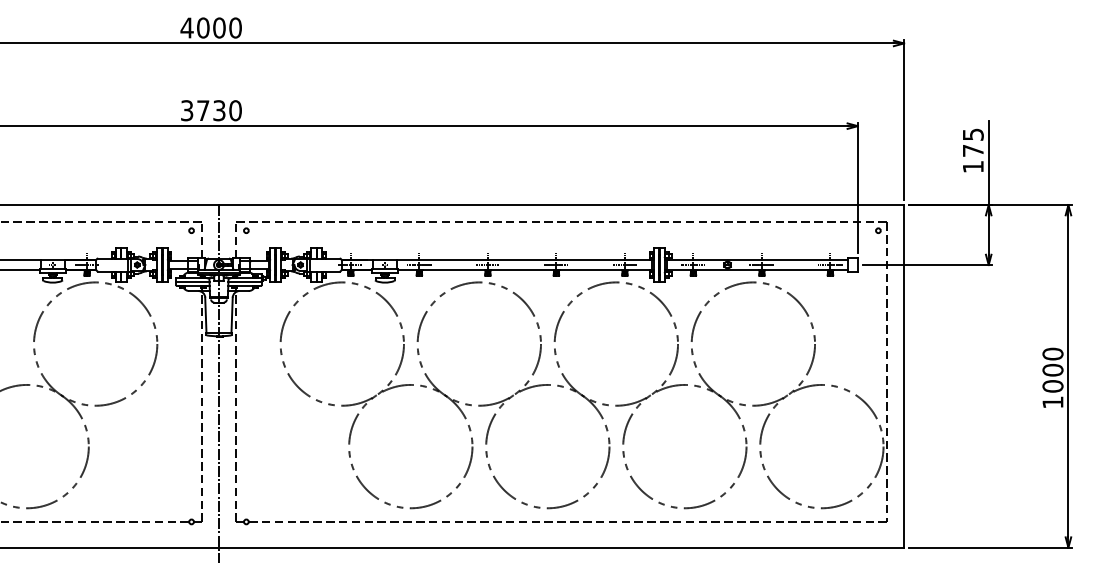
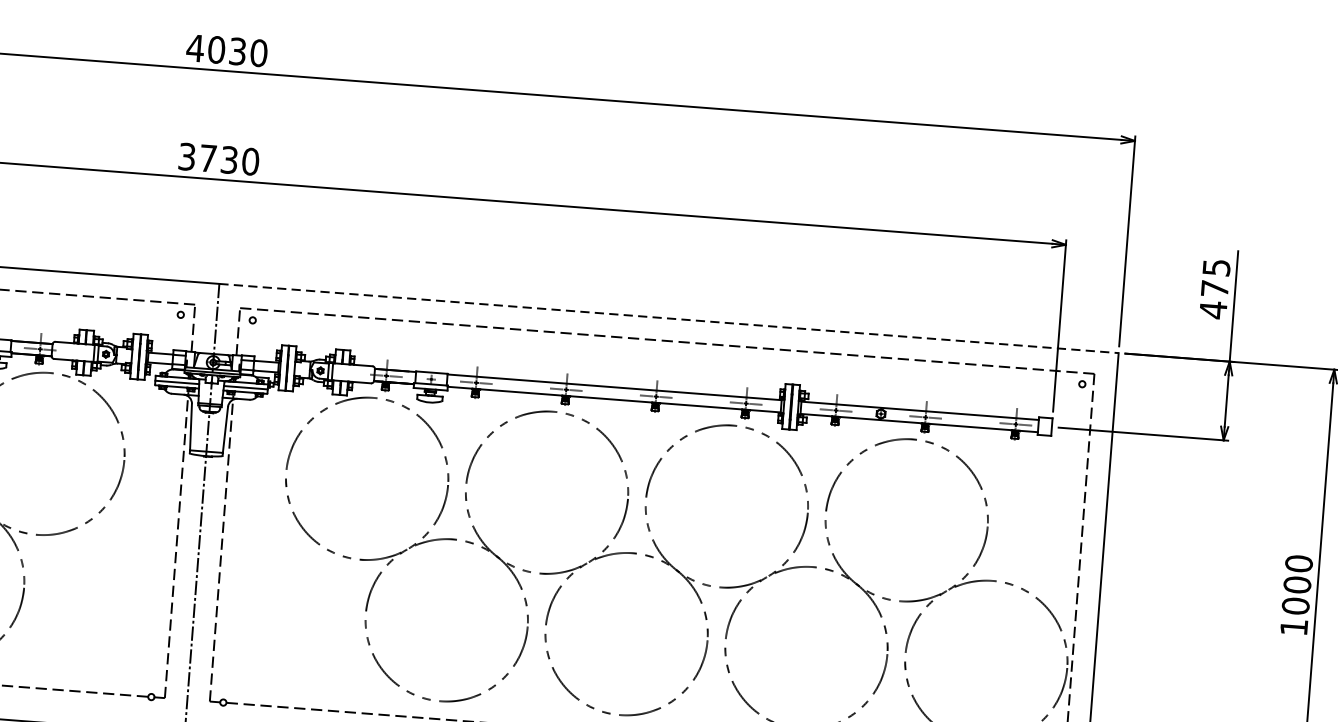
text: (219, 27) -> (237, 50), 4000 -> 4030
text: (973, 166) -> (1213, 309), 175 -> 475
line: (561, 205) -> (668, 319), solid -> dashed

